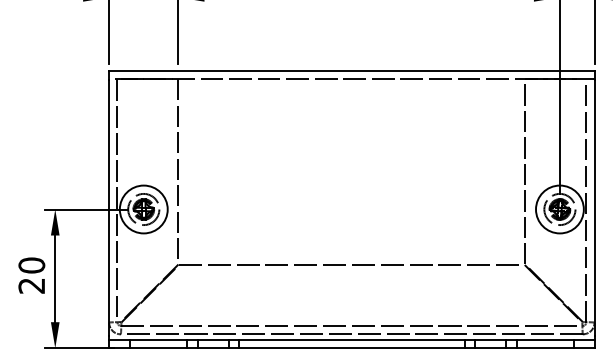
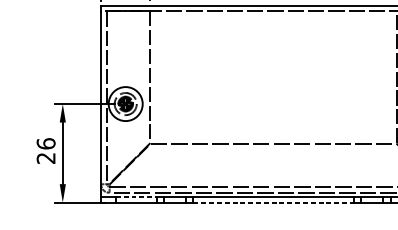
text: (31, 265) -> (45, 143), 20 -> 26
line: (158, 339) -> (136, 196), solid -> dashed
line: (351, 348) -> (273, 202), solid -> dashed

